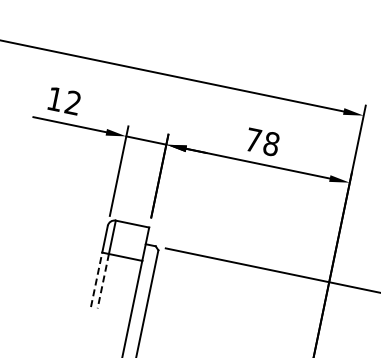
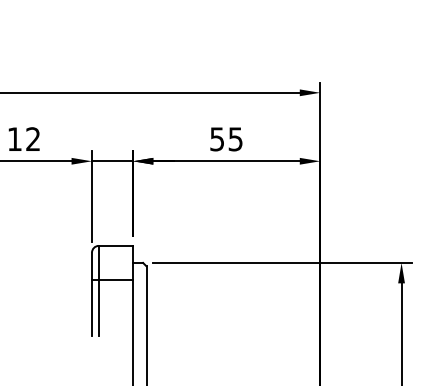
text: (262, 142) -> (226, 139), 78 -> 55
line: (97, 279) -> (92, 307), dashed -> solid
line: (103, 280) -> (98, 307), dashed -> solid

